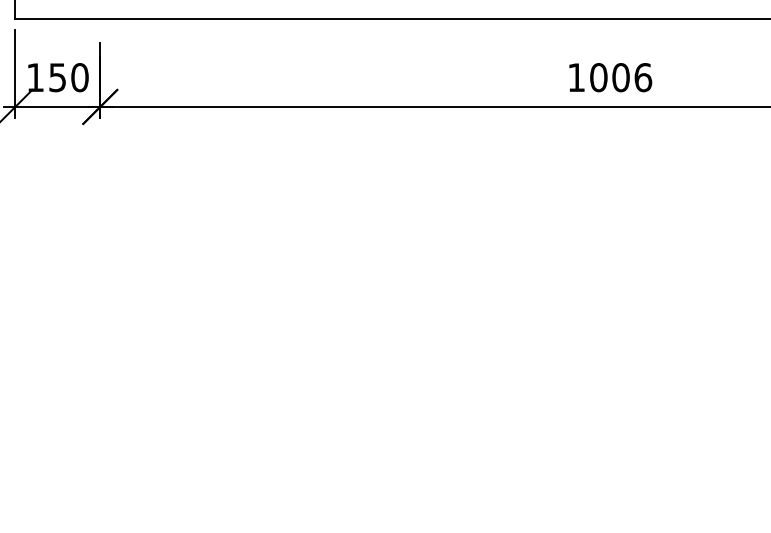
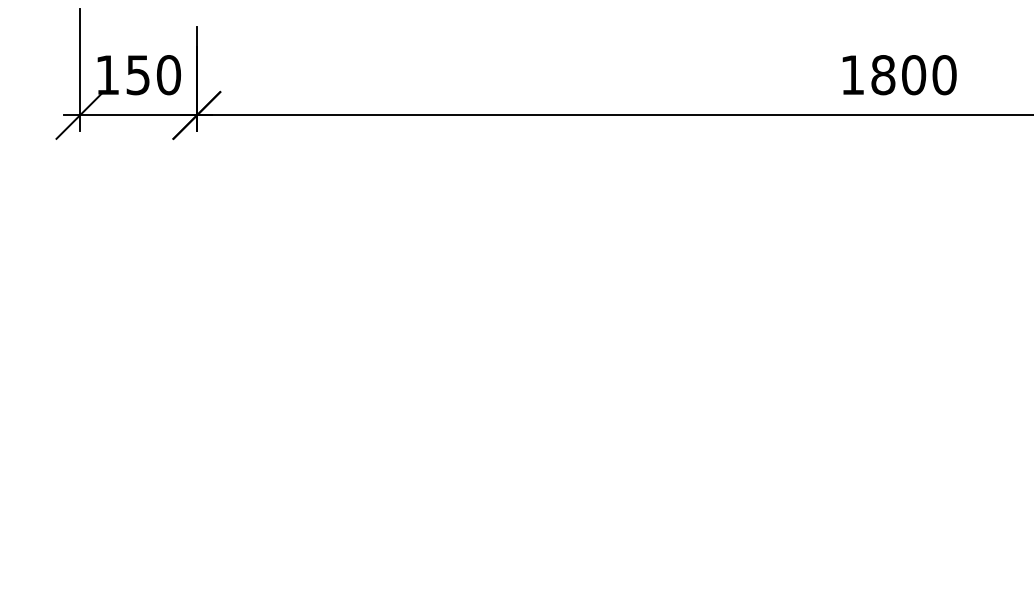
text: (621, 77) -> (914, 74), 1006 -> 1800

